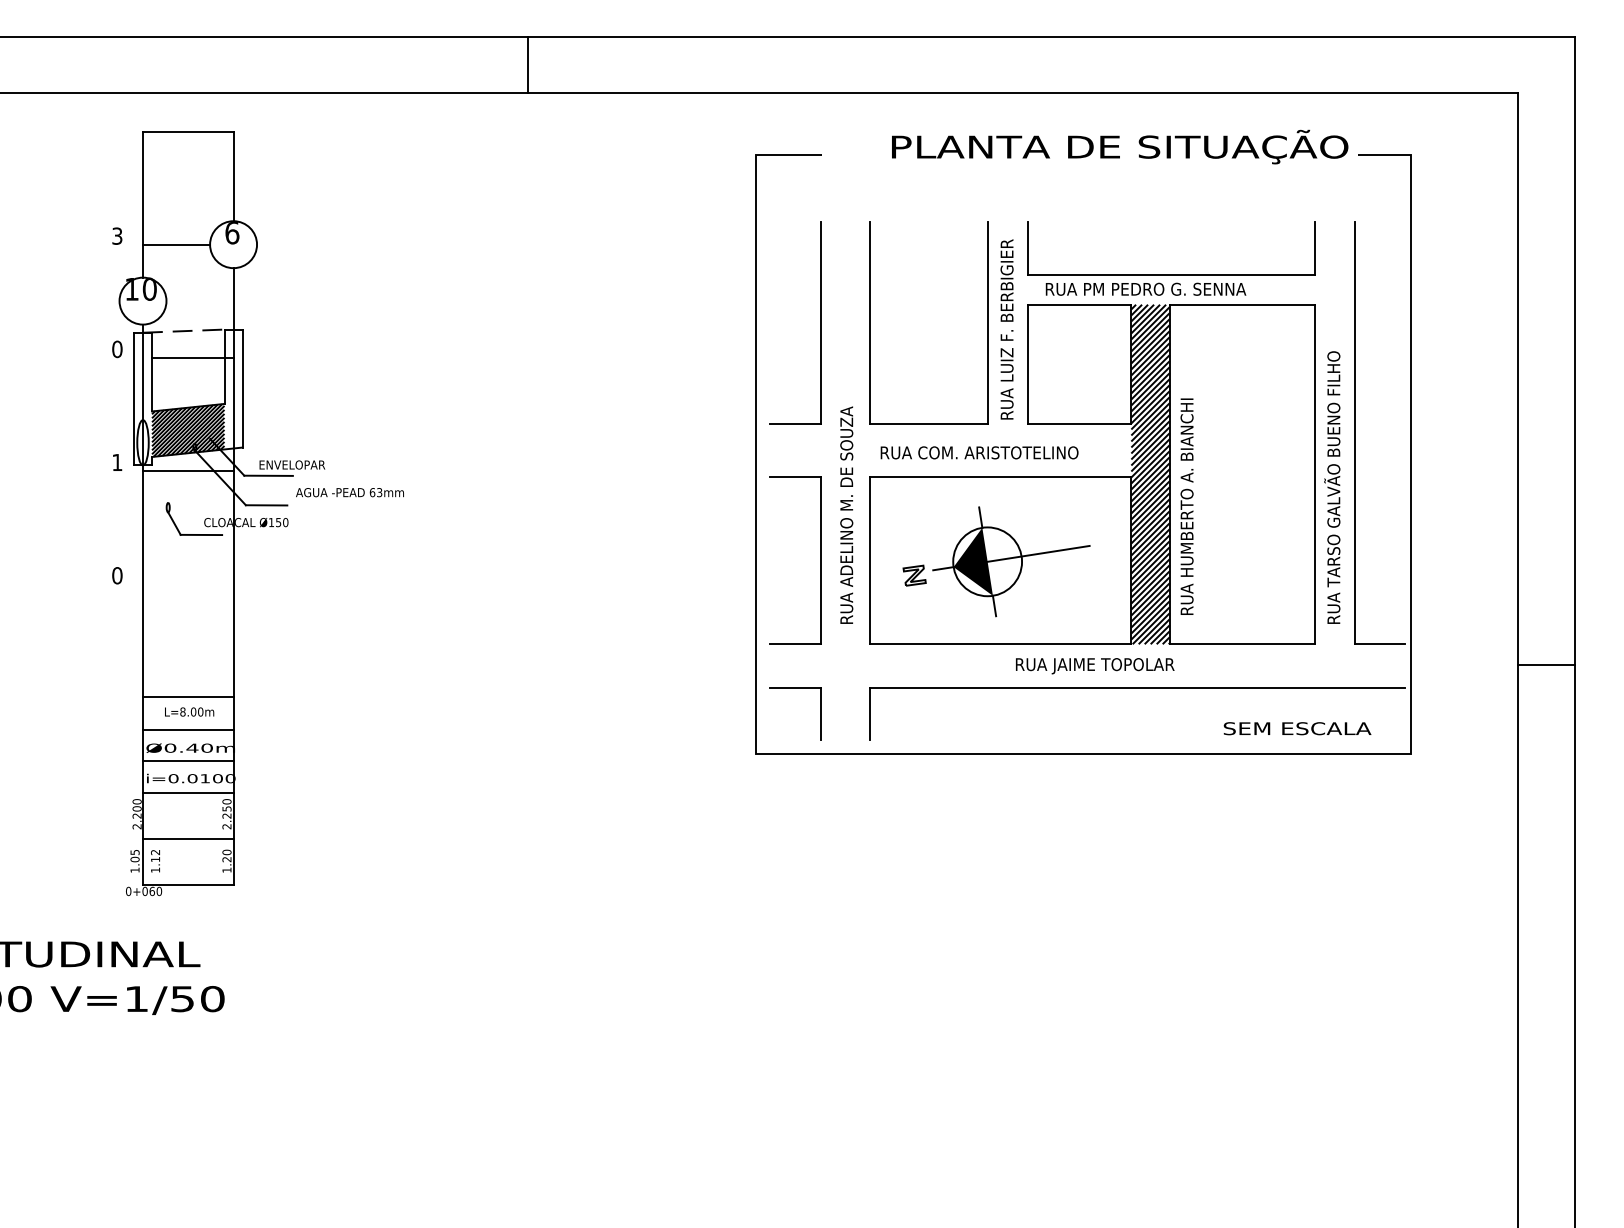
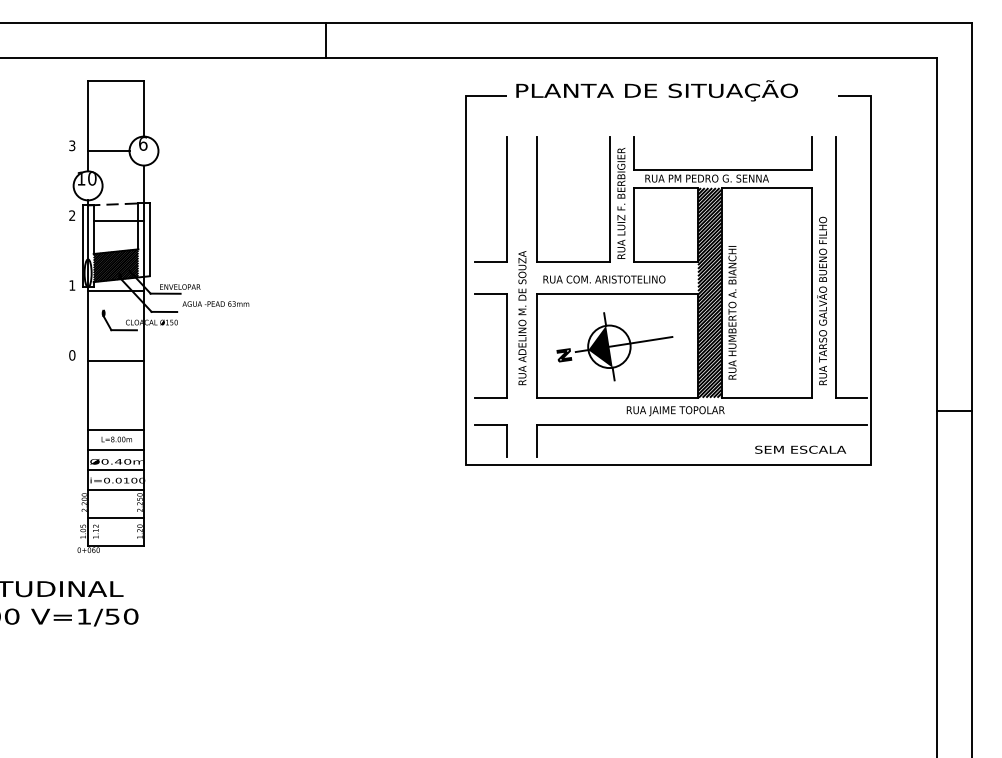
text: (1119, 146) -> (656, 90), moved
text: (117, 349) -> (72, 215), 0 -> 2
line: (188, 584) -> (116, 360), added

